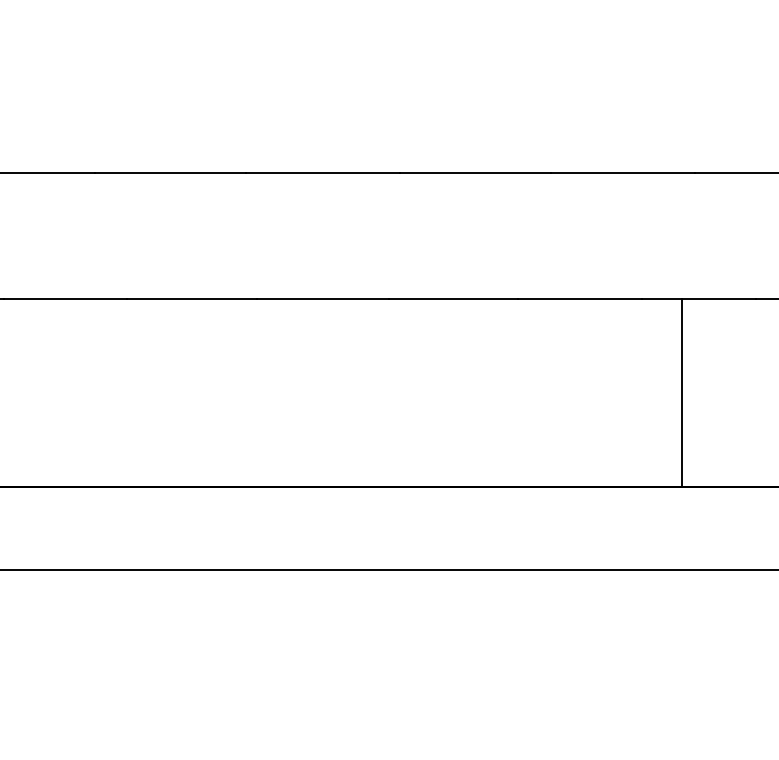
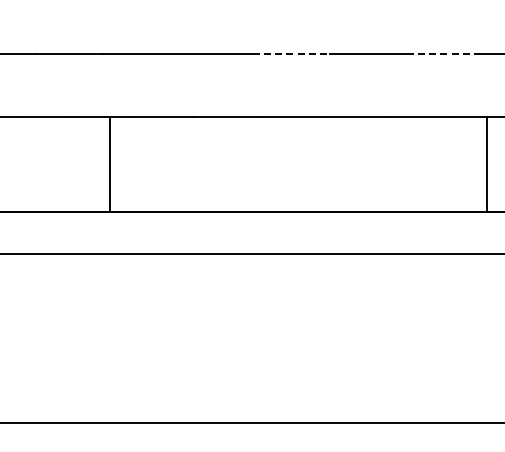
line: (322, 173) -> (291, 53), solid -> dashed
line: (623, 173) -> (443, 53), solid -> dashed
line: (682, 392) -> (487, 164), moved

